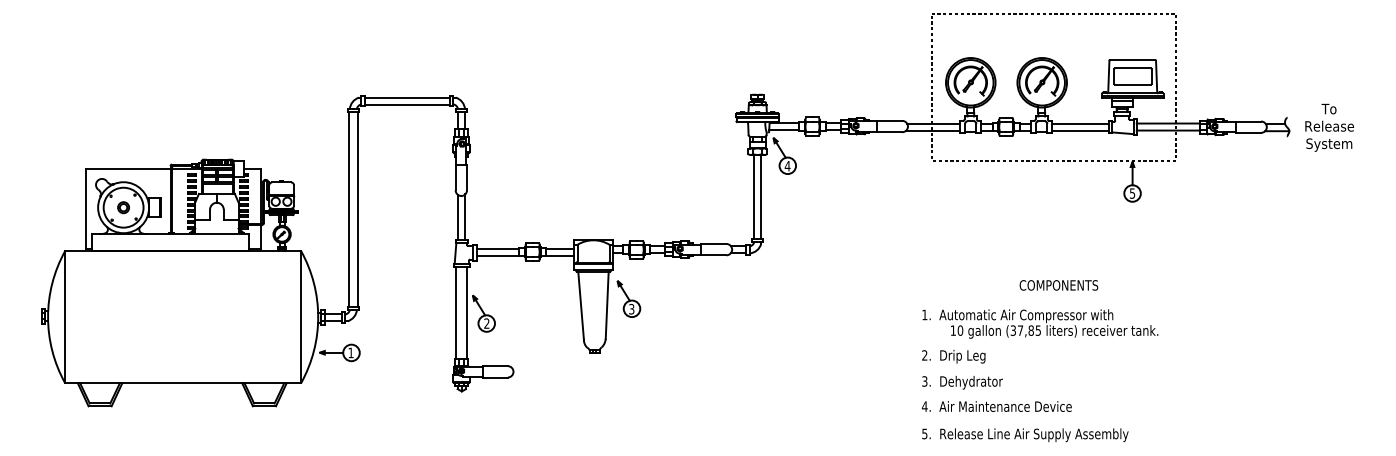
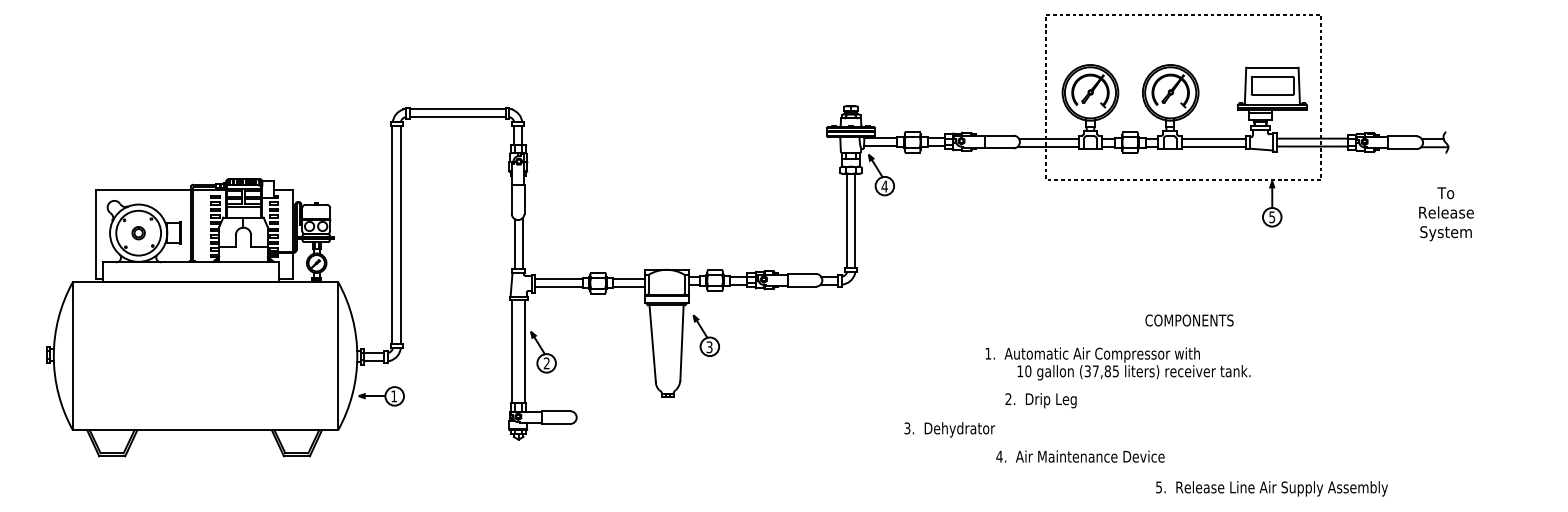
text: (1329, 127) -> (1446, 213), moved
text: (1040, 323) -> (1118, 363), moved
text: (953, 356) -> (1040, 400), moved
text: (962, 382) -> (949, 429), moved
text: (996, 406) -> (1080, 456), moved
text: (1025, 435) -> (1272, 489), moved

